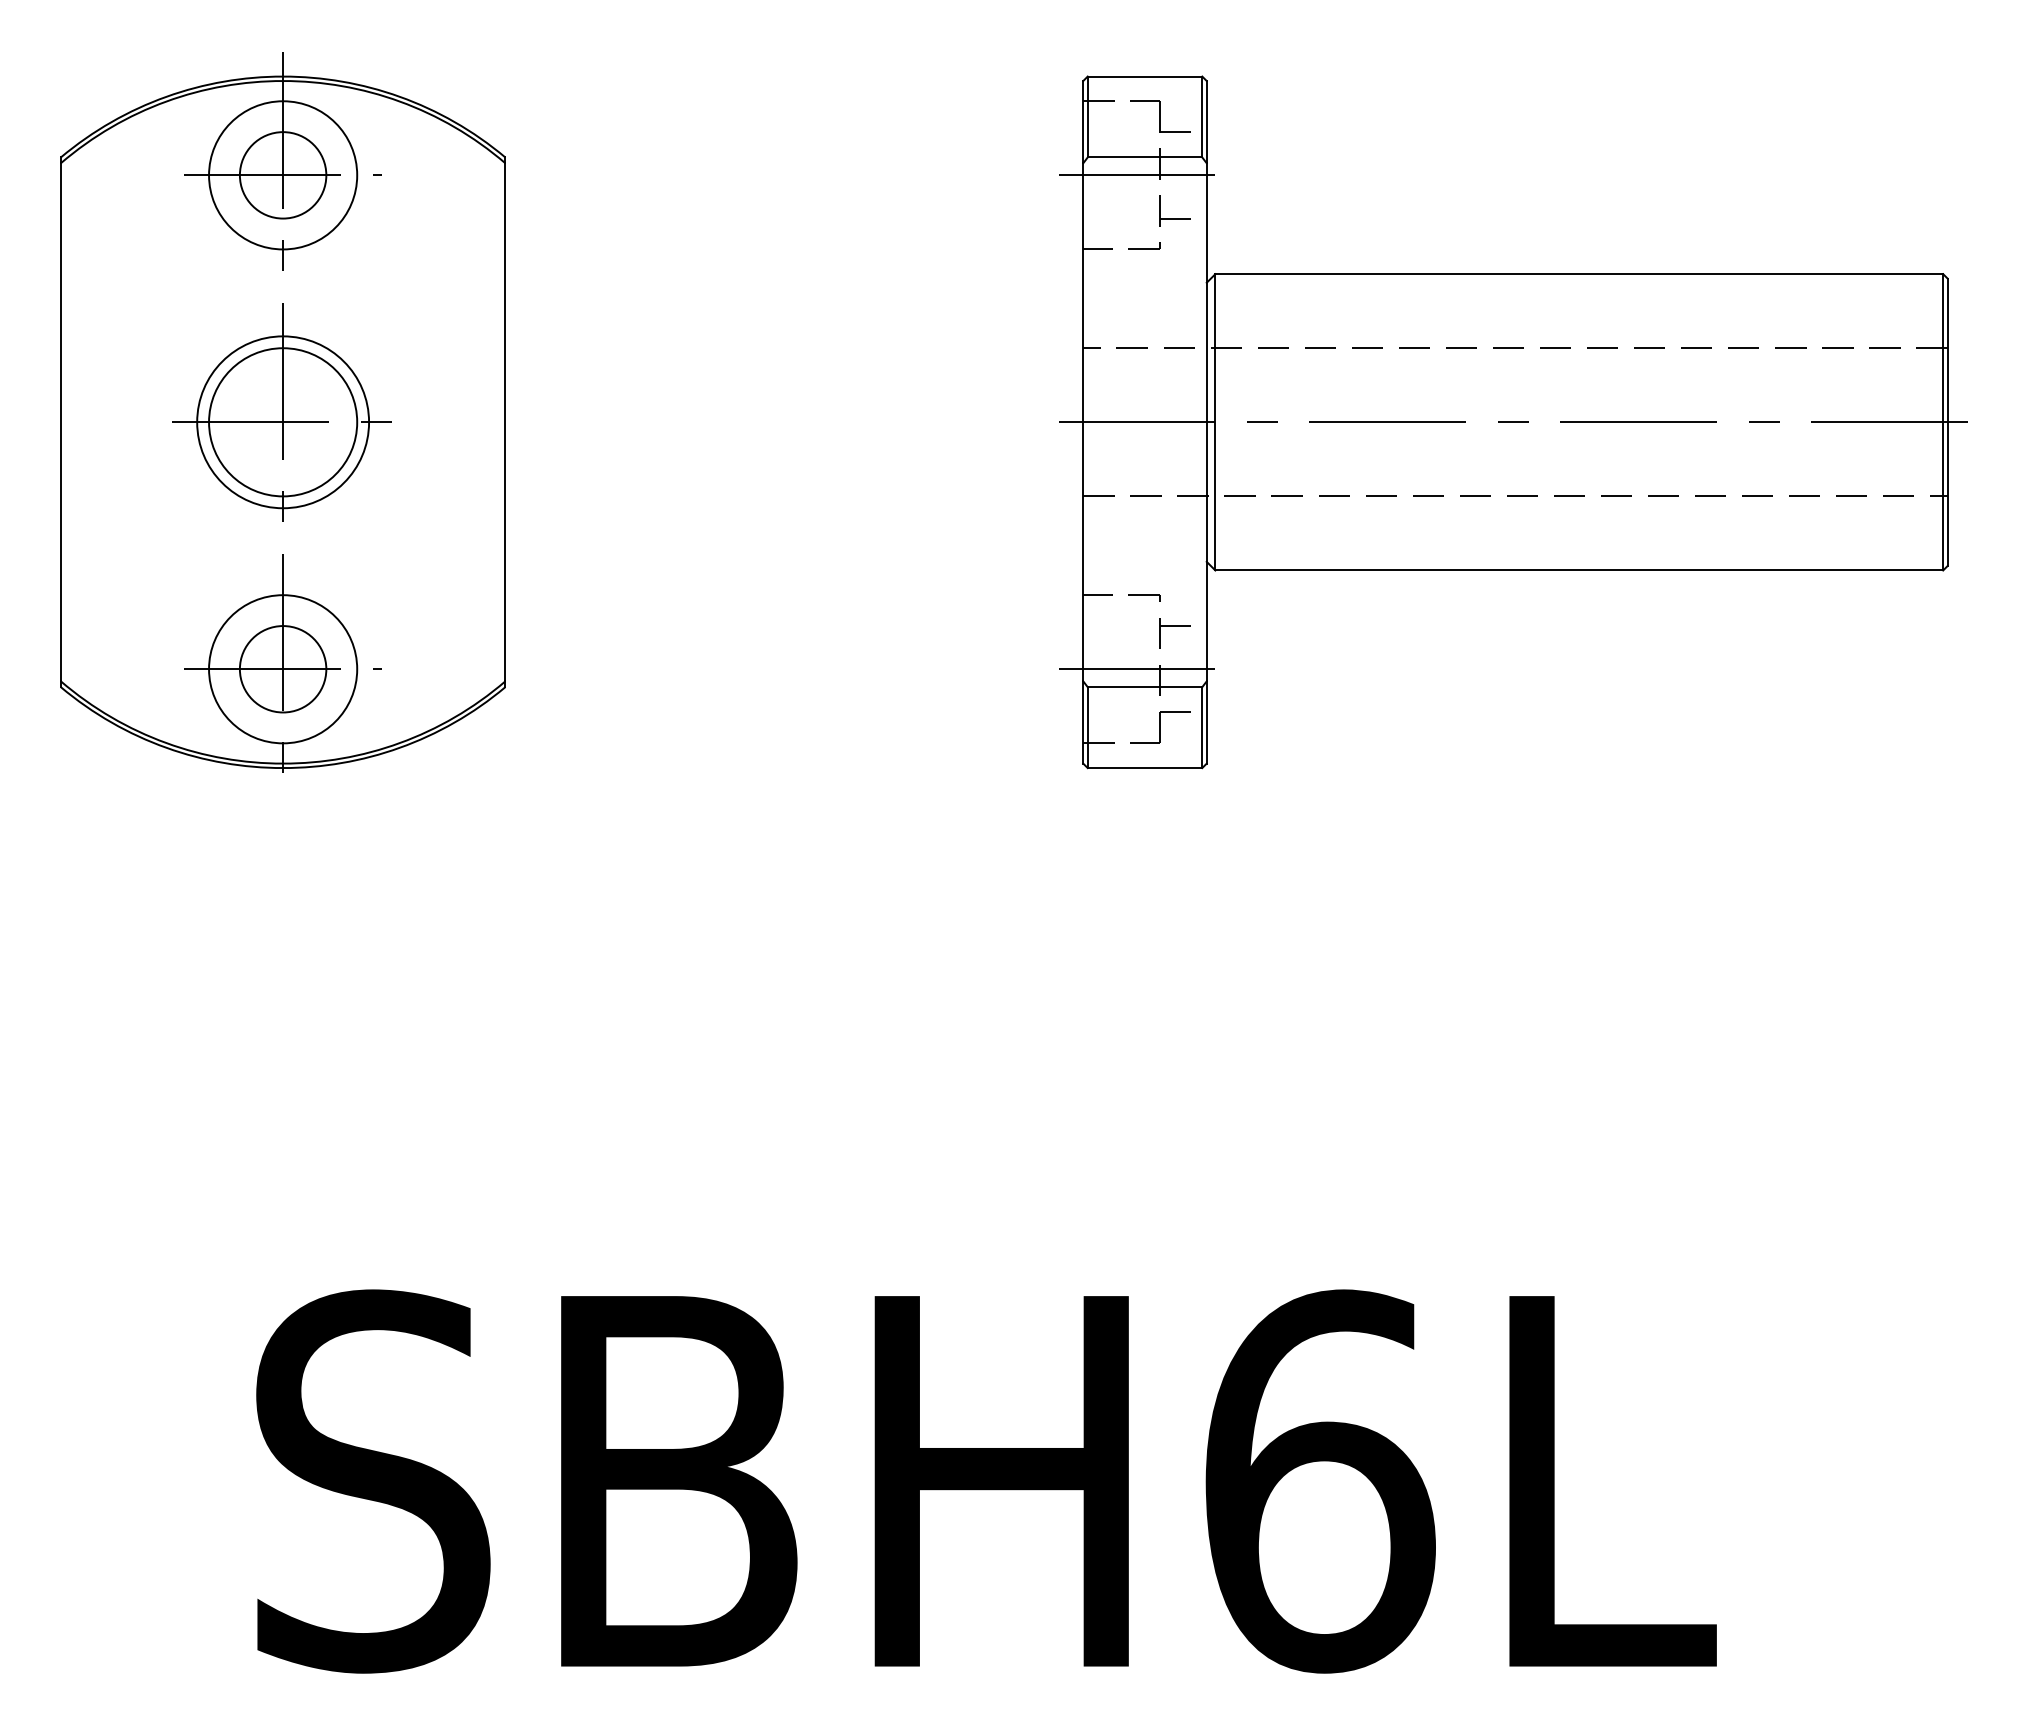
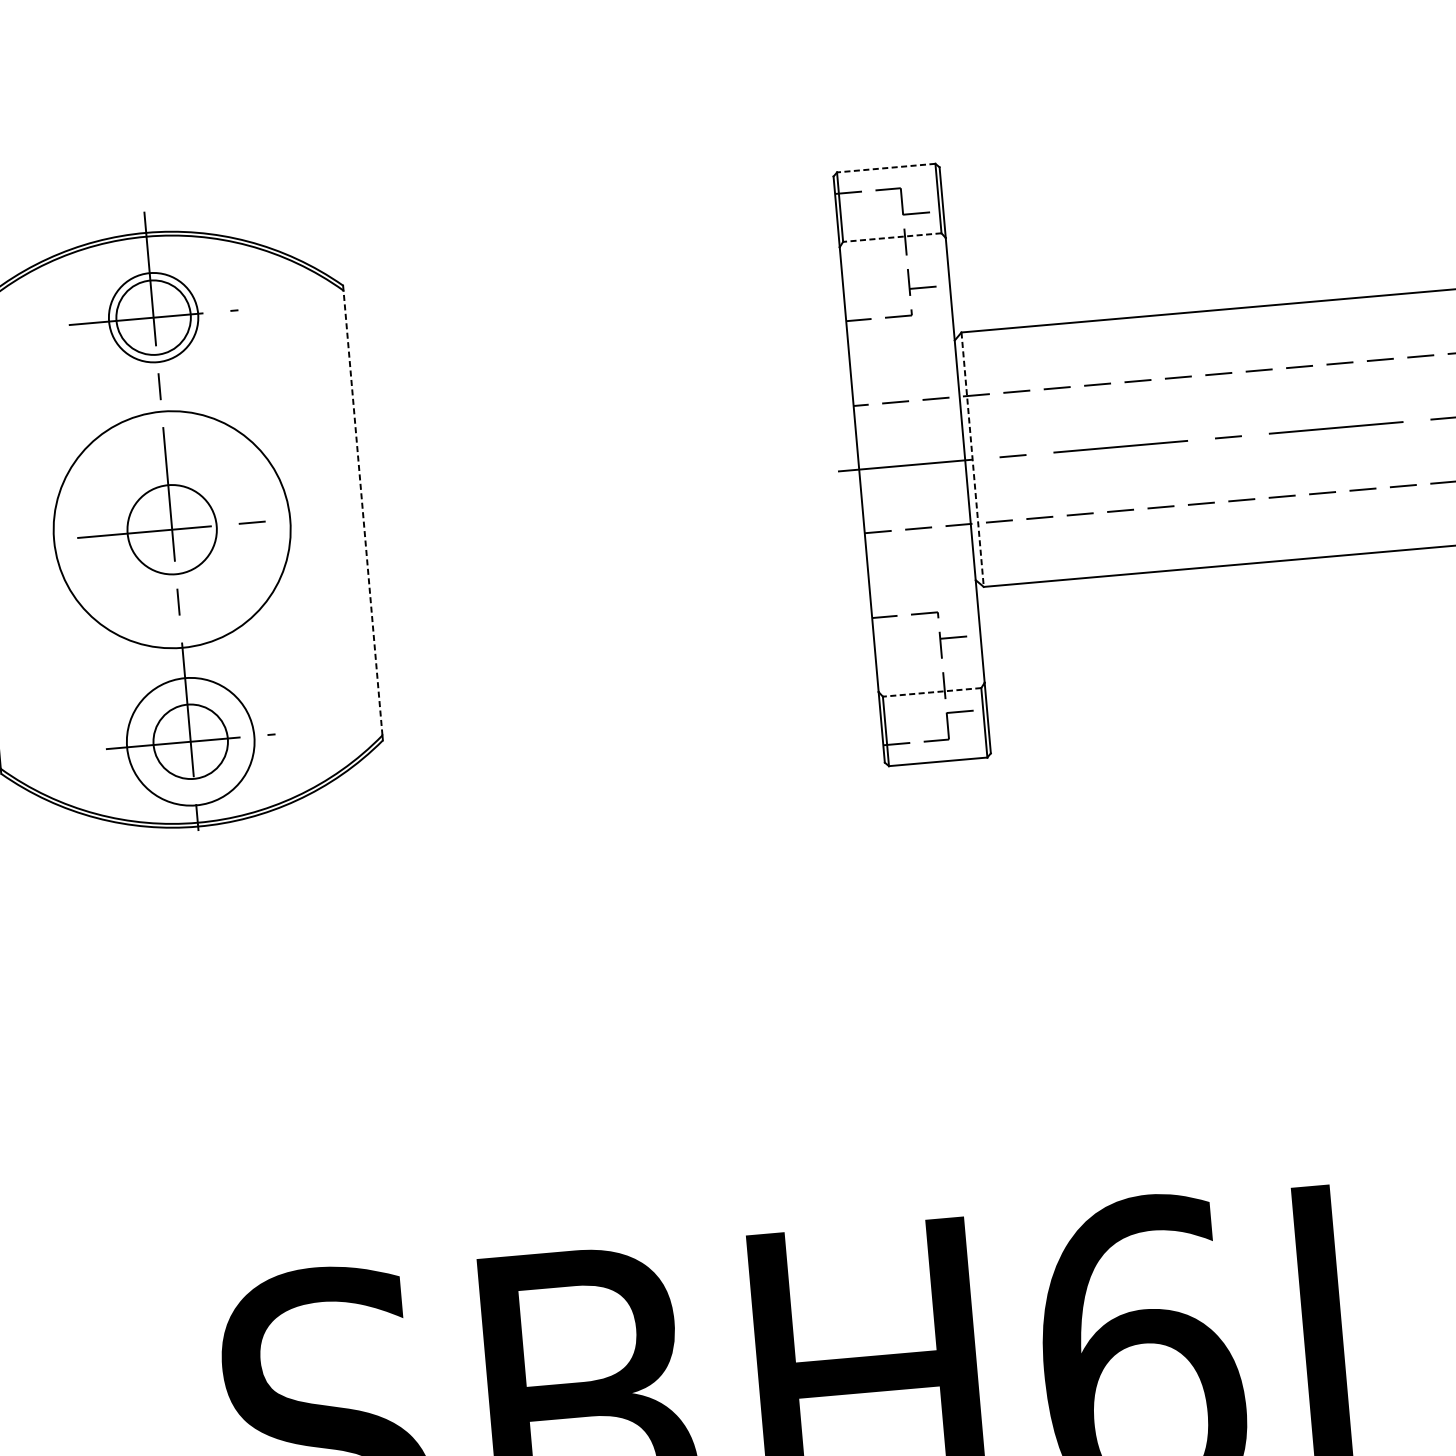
line: (1144, 76) -> (885, 168), solid -> dashed
line: (1144, 157) -> (891, 237), solid -> dashed
circle: (283, 175) -> (153, 317), size x0.7
line: (1144, 175) -> (893, 253), removed
line: (505, 421) -> (363, 512), solid -> dashed
circle: (283, 422) -> (172, 529), size x0.7
circle: (283, 422) -> (172, 529), size x1.6
line: (1215, 422) -> (972, 459), solid -> dashed
line: (1144, 669) -> (930, 677), removed
line: (1144, 687) -> (931, 692), solid -> dashed

